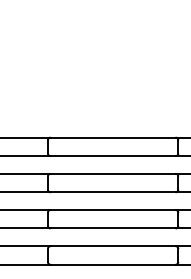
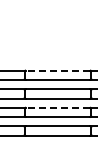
line: (112, 137) -> (57, 70), solid -> dashed
line: (112, 209) -> (57, 107), solid -> dashed

